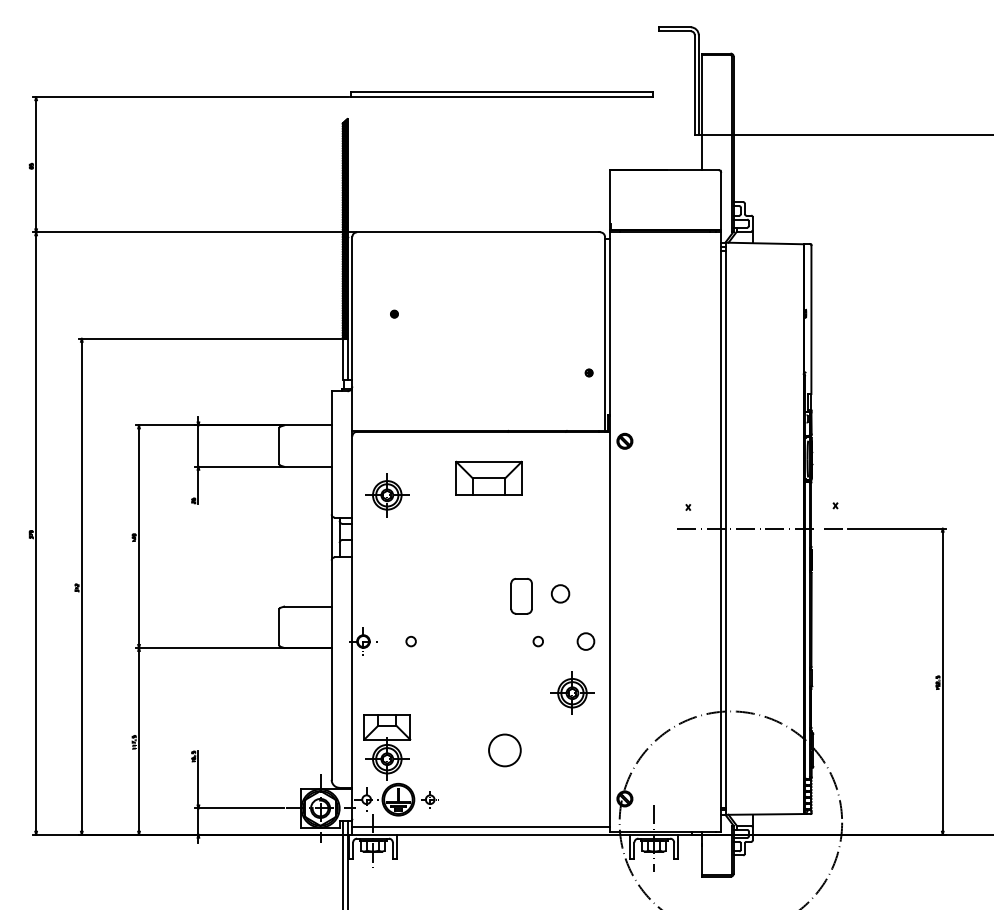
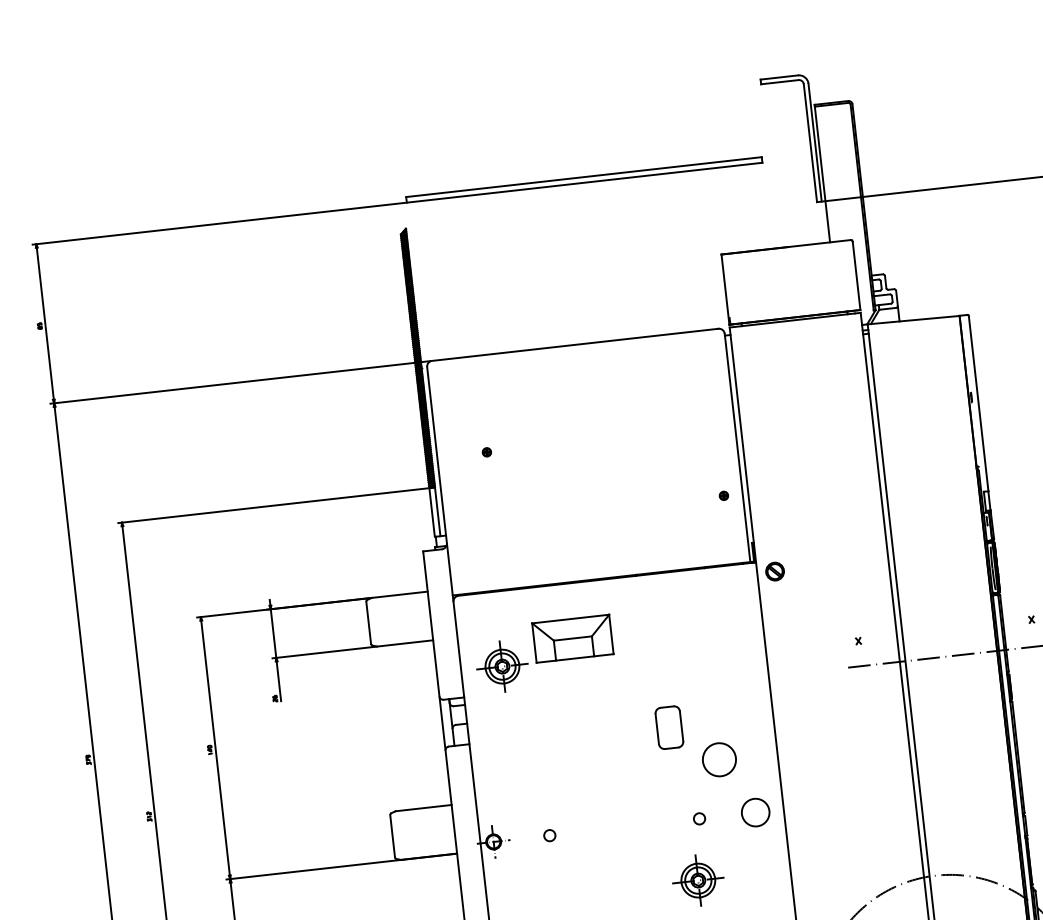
part: (488, 477) -> (572, 637), moved
circle: (560, 593) -> (719, 759), size x1.6
part: (521, 596) -> (669, 727), moved
circle: (585, 641) -> (755, 812), size x1.4
part: (572, 692) -> (698, 879), moved

